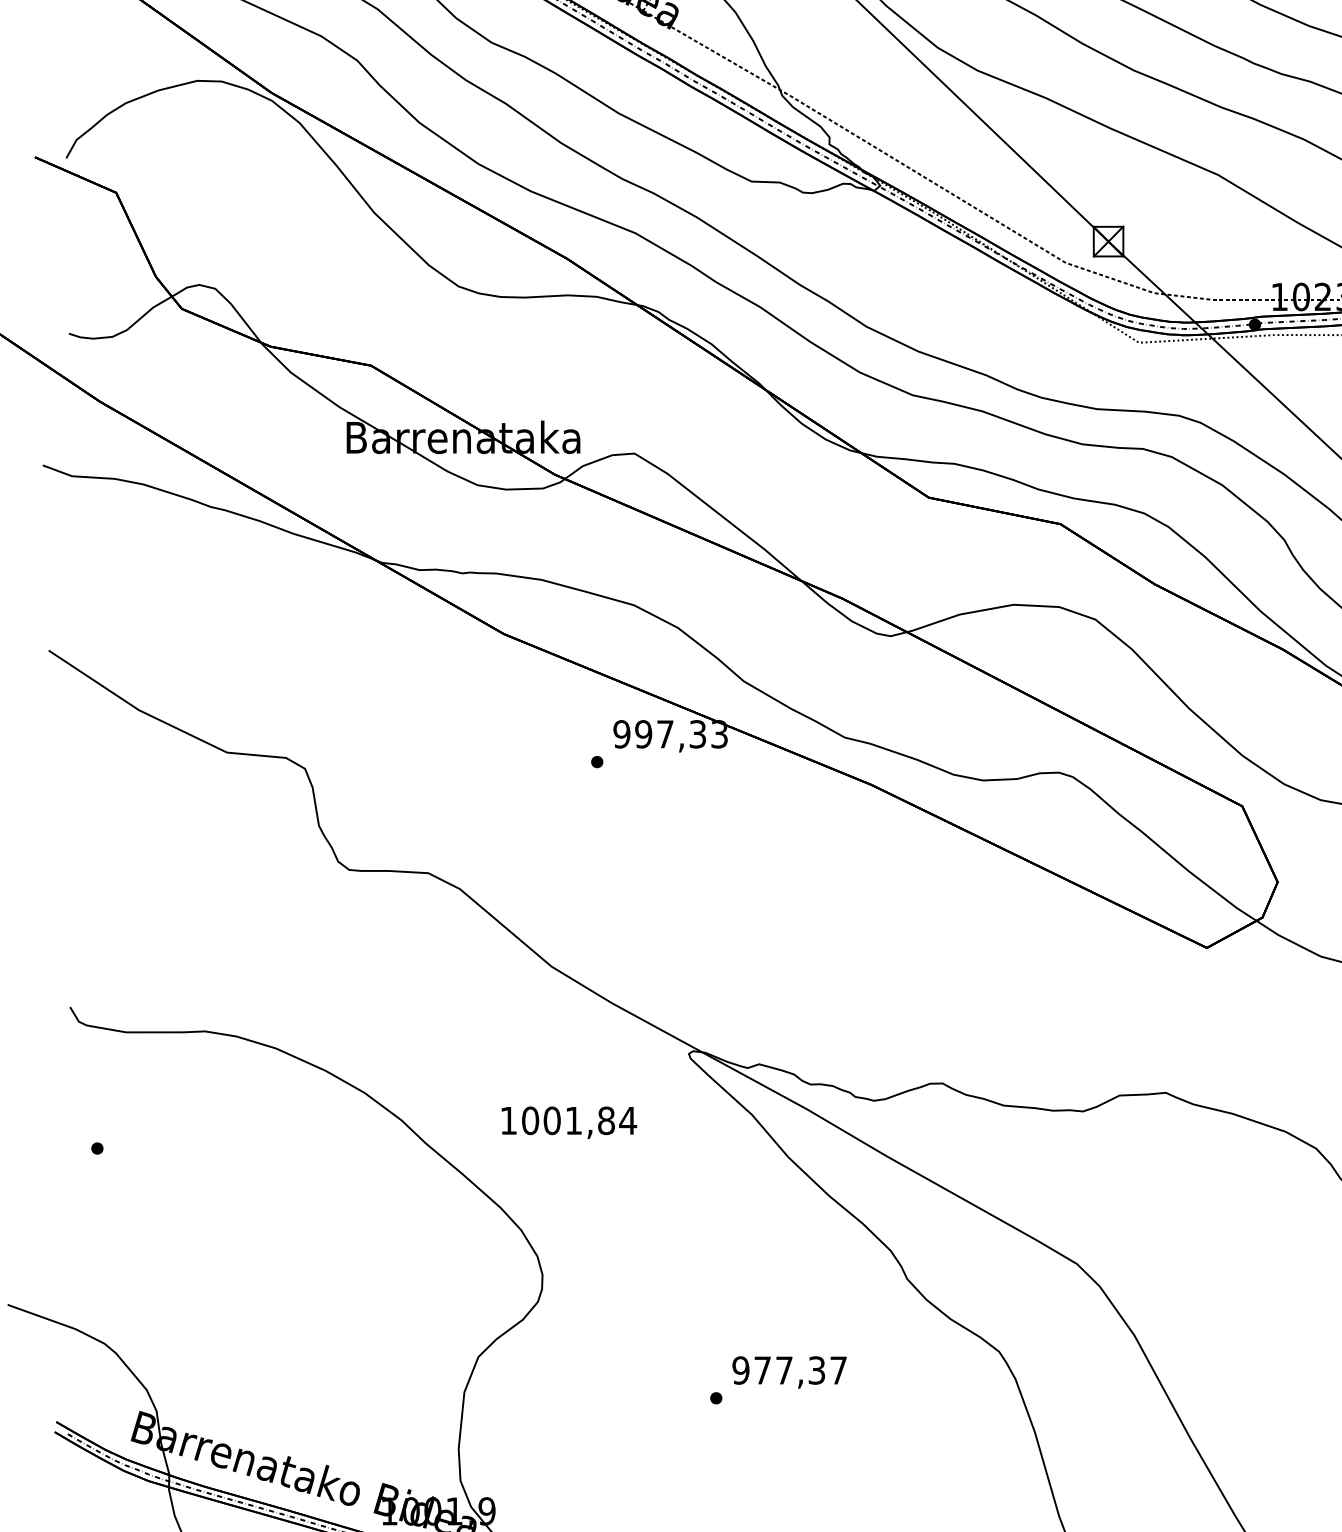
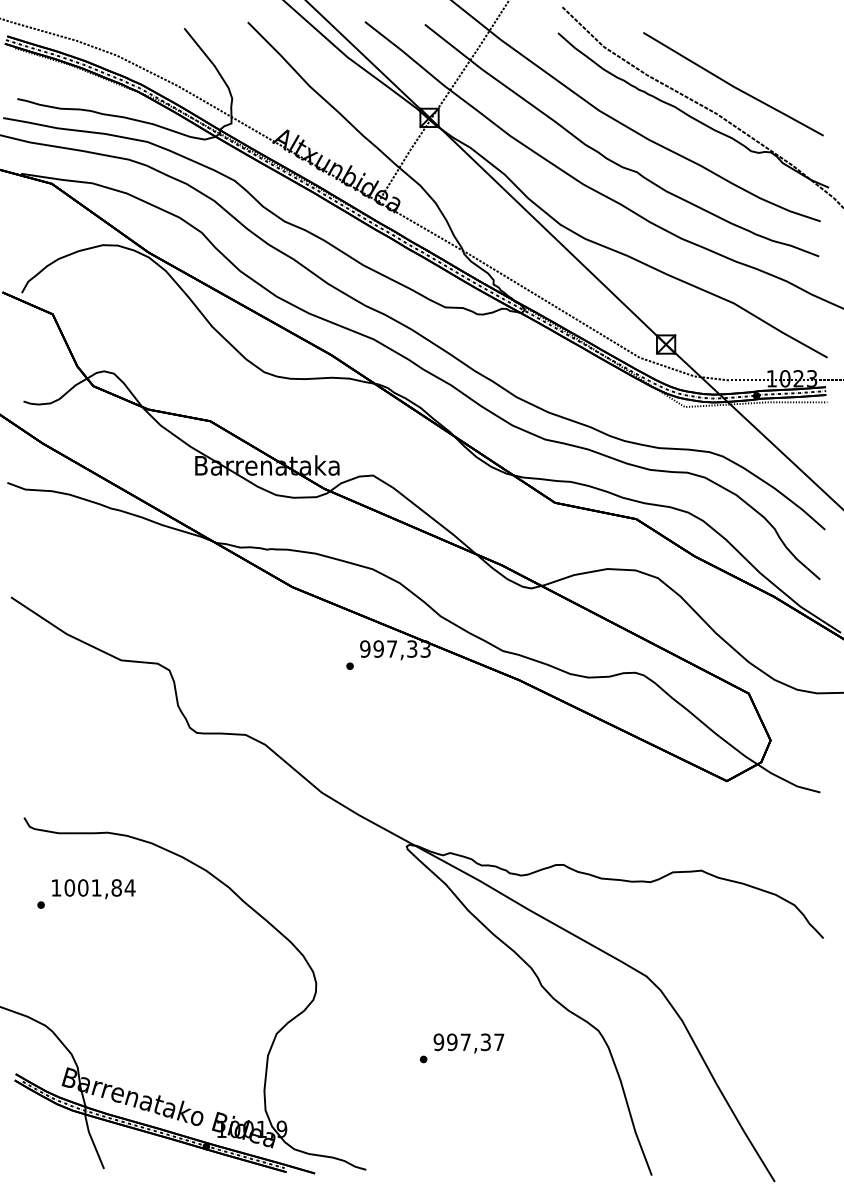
text: (568, 1123) -> (93, 889), moved
text: (762, 1370) -> (452, 1042), 977,37 -> 997,37

